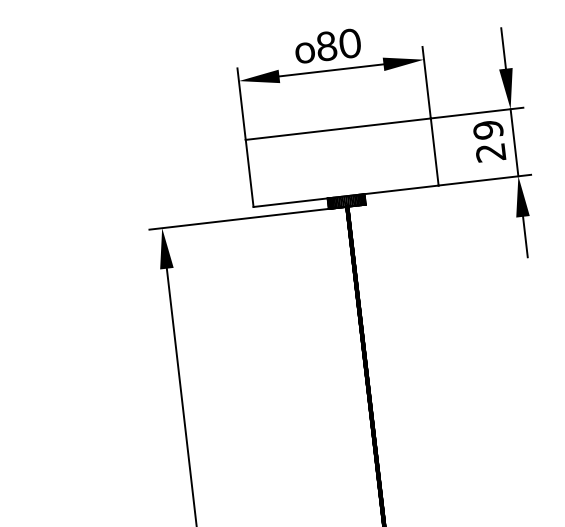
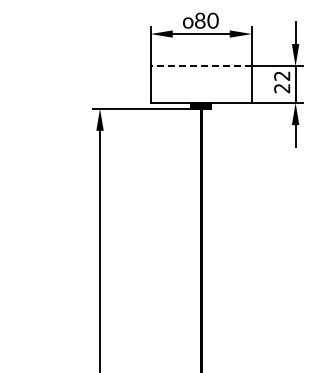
text: (488, 128) -> (282, 75), 29 -> 22
line: (338, 129) -> (201, 66), solid -> dashed

